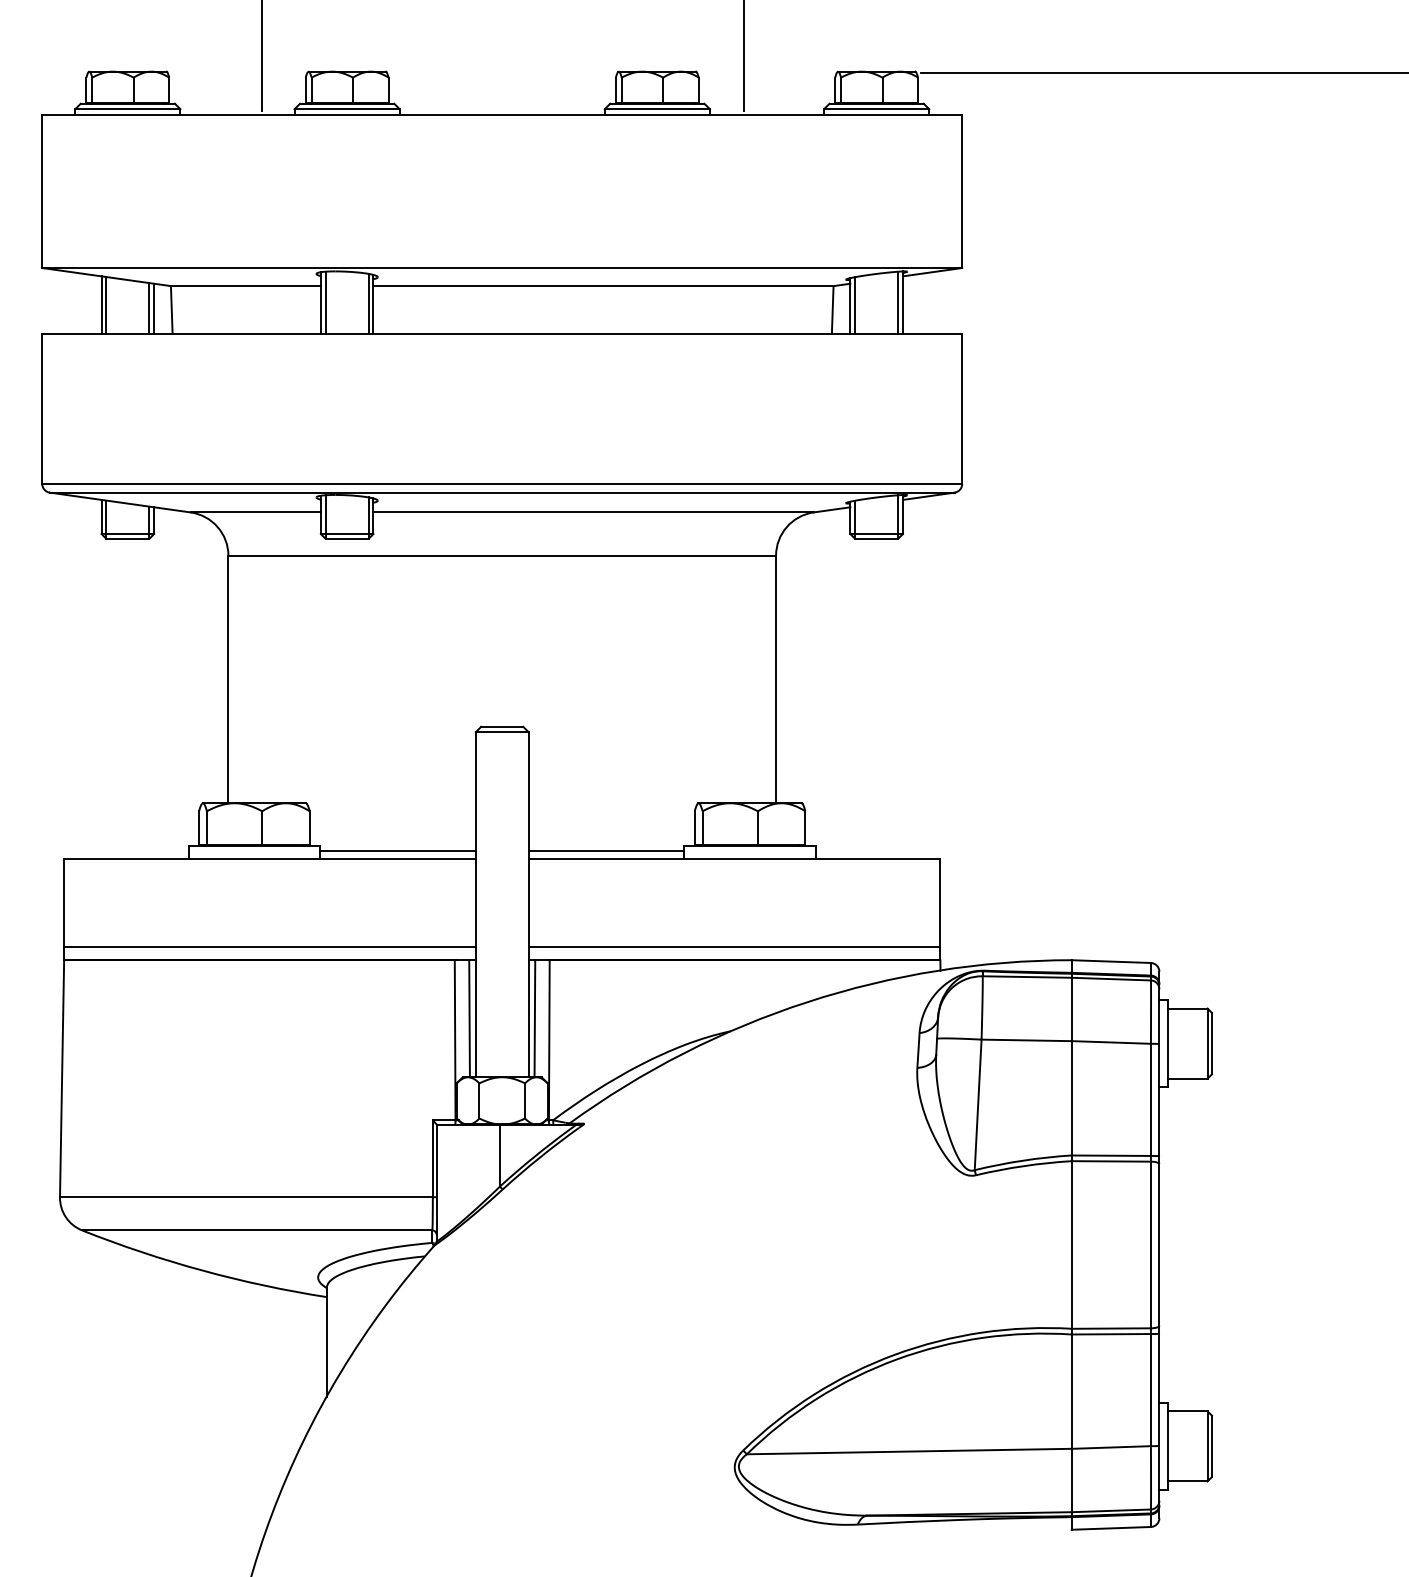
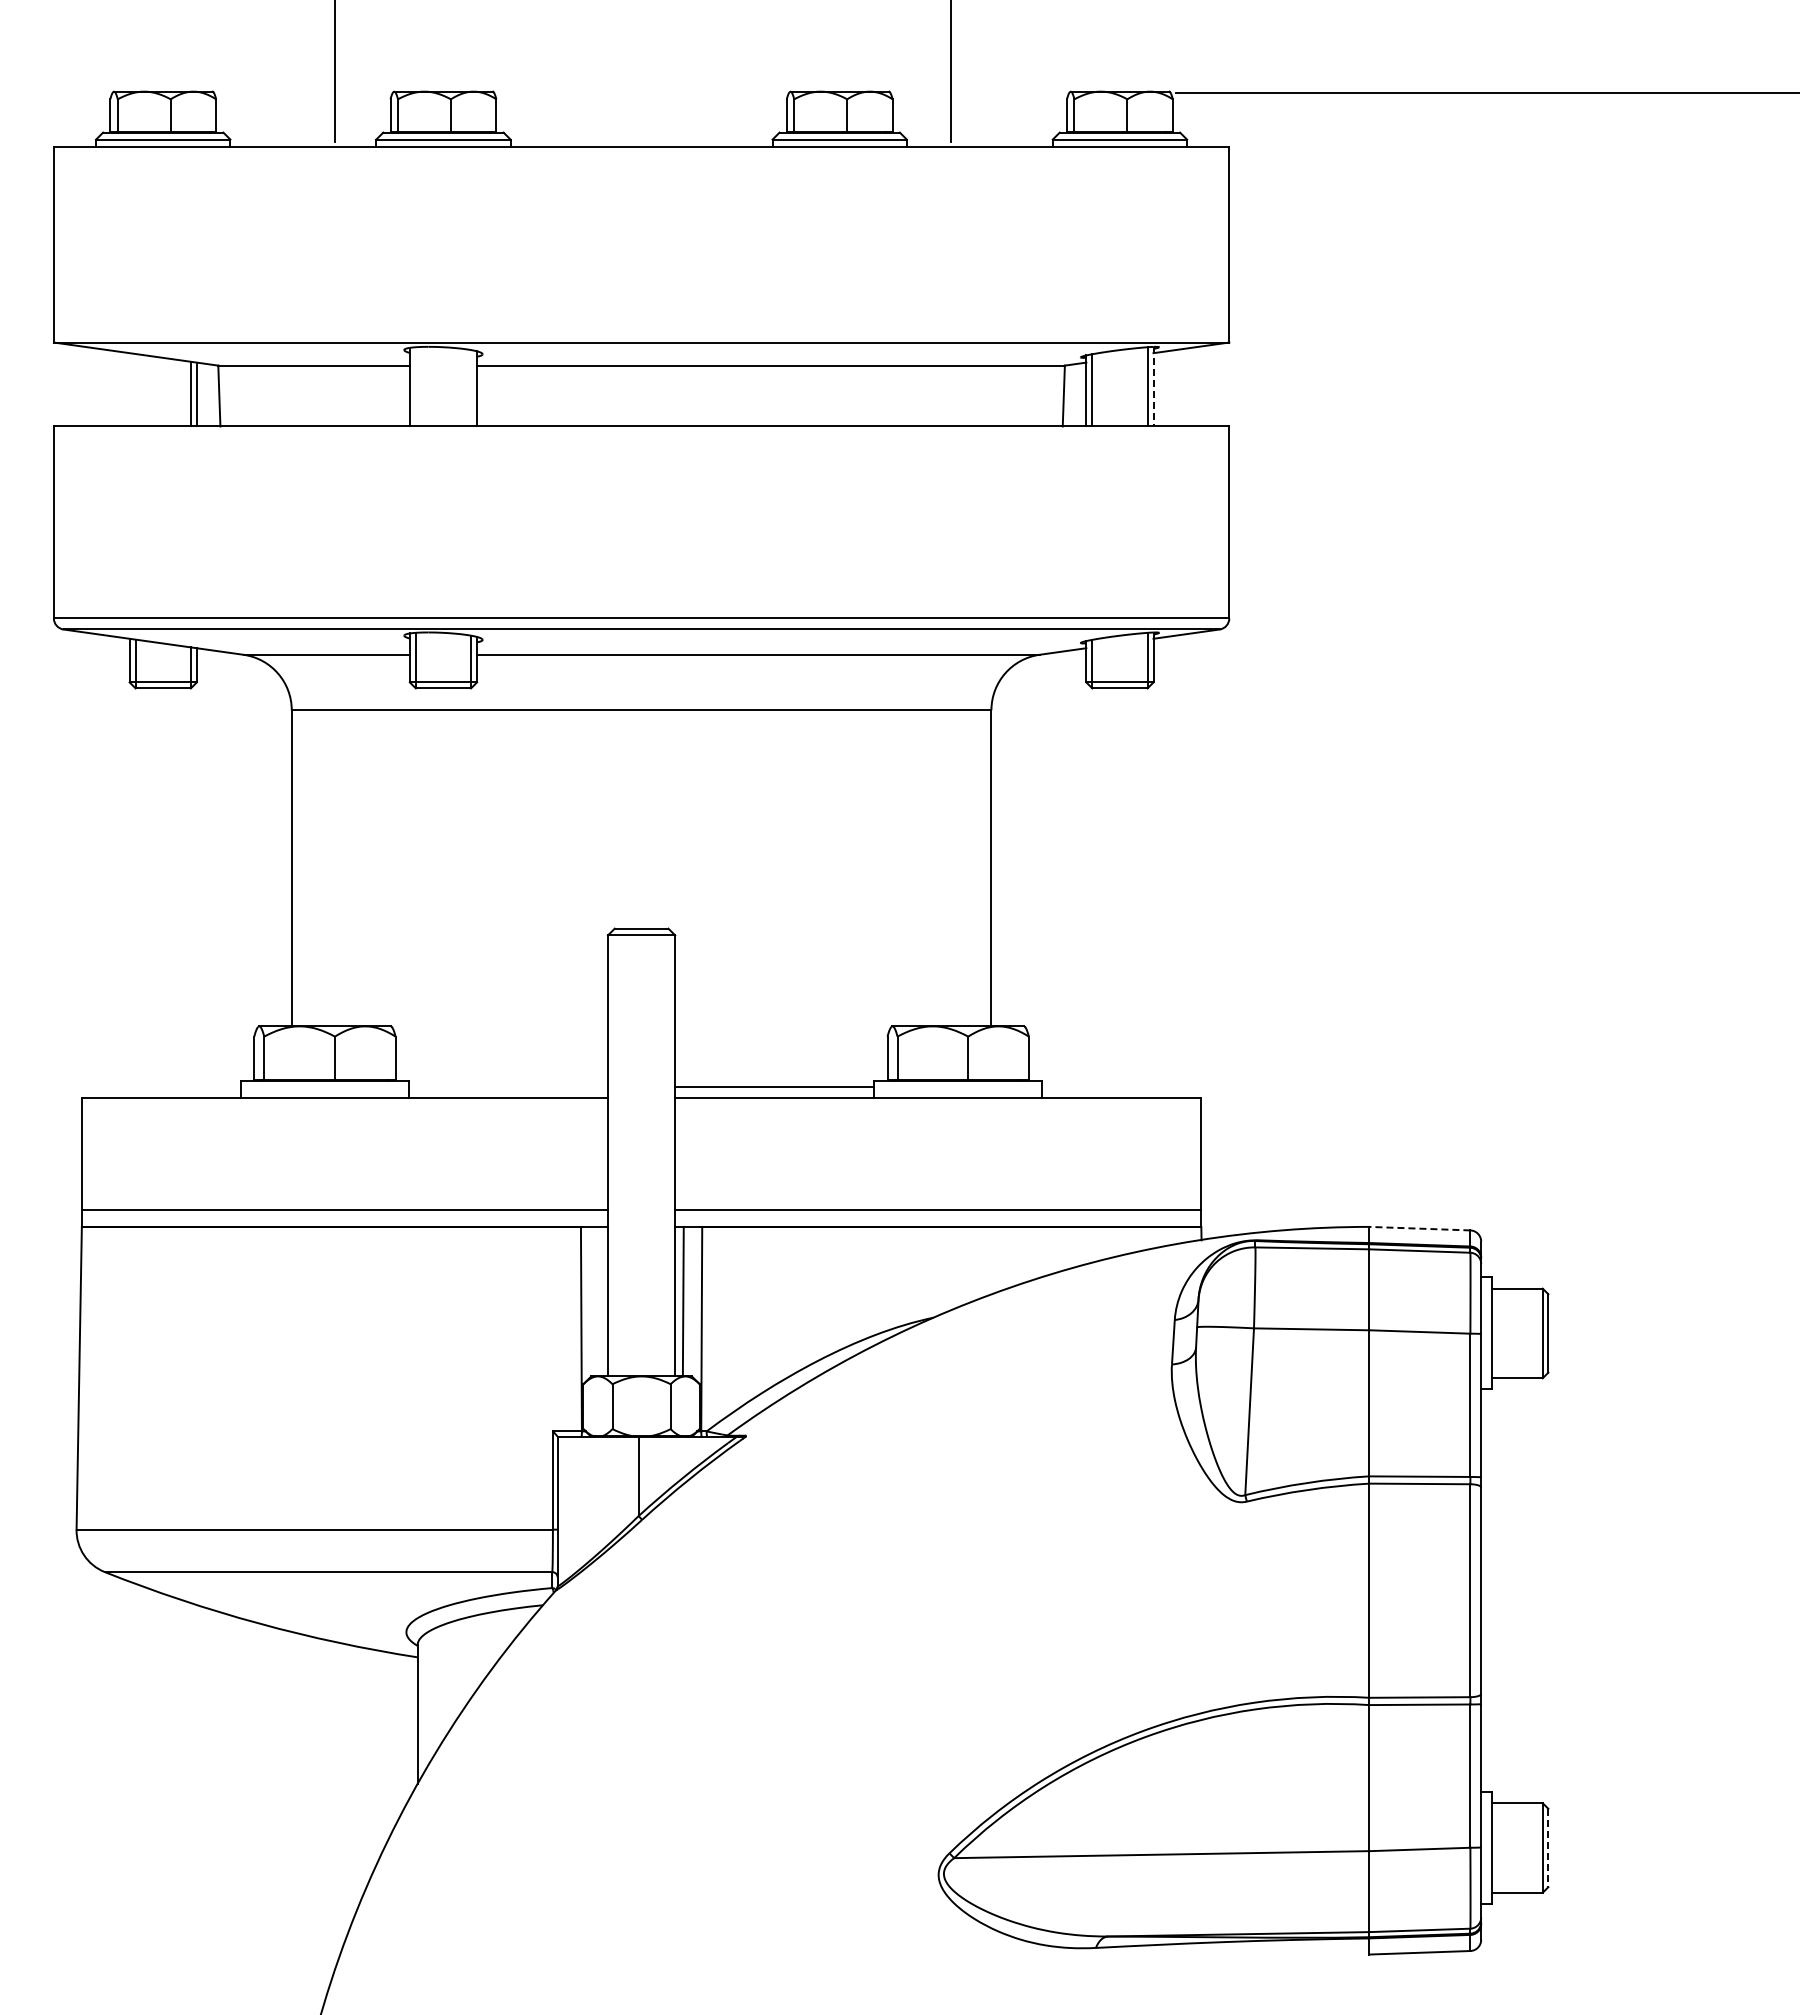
line: (325, 302) -> (415, 386), removed
line: (902, 302) -> (1153, 386), solid -> dashed
line: (101, 304) -> (129, 389), removed
line: (369, 304) -> (471, 388), removed
line: (106, 305) -> (135, 390), removed
line: (398, 850) -> (508, 1086), removed
line: (1111, 961) -> (1419, 1228), solid -> dashed
line: (469, 1018) -> (599, 1301), removed
line: (1212, 1446) -> (1548, 1848), solid -> dashed

